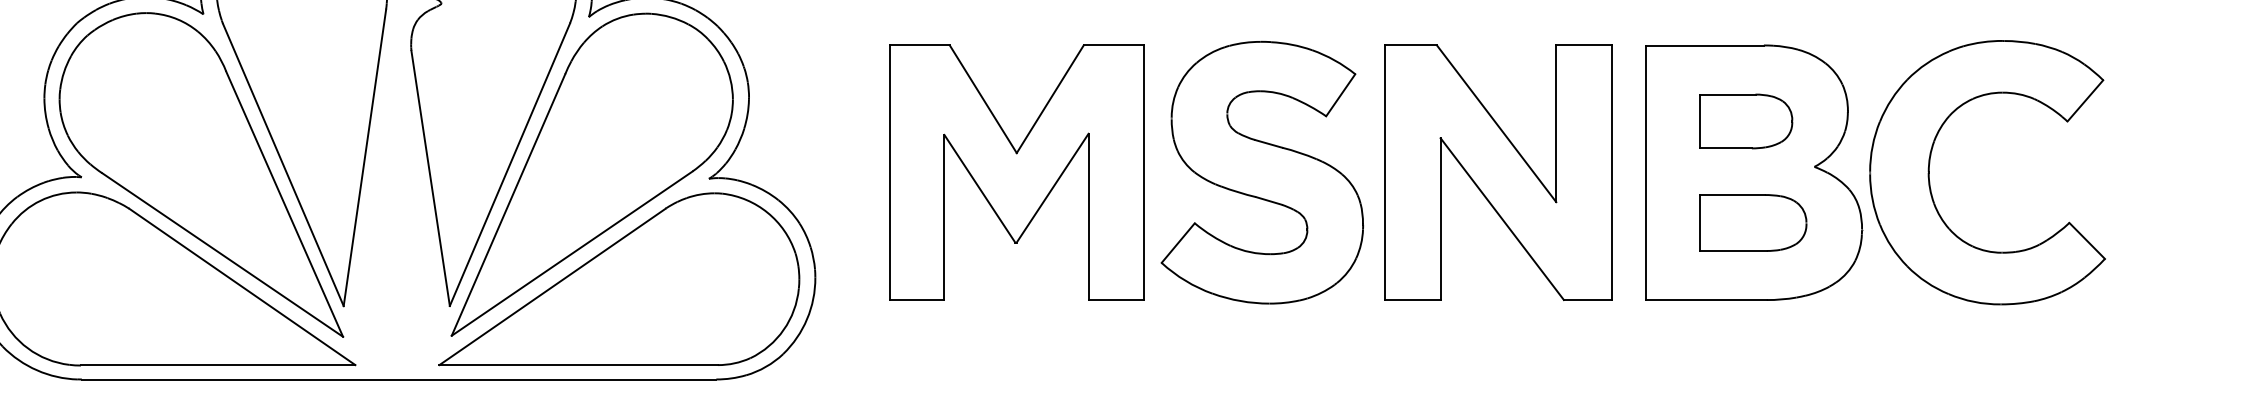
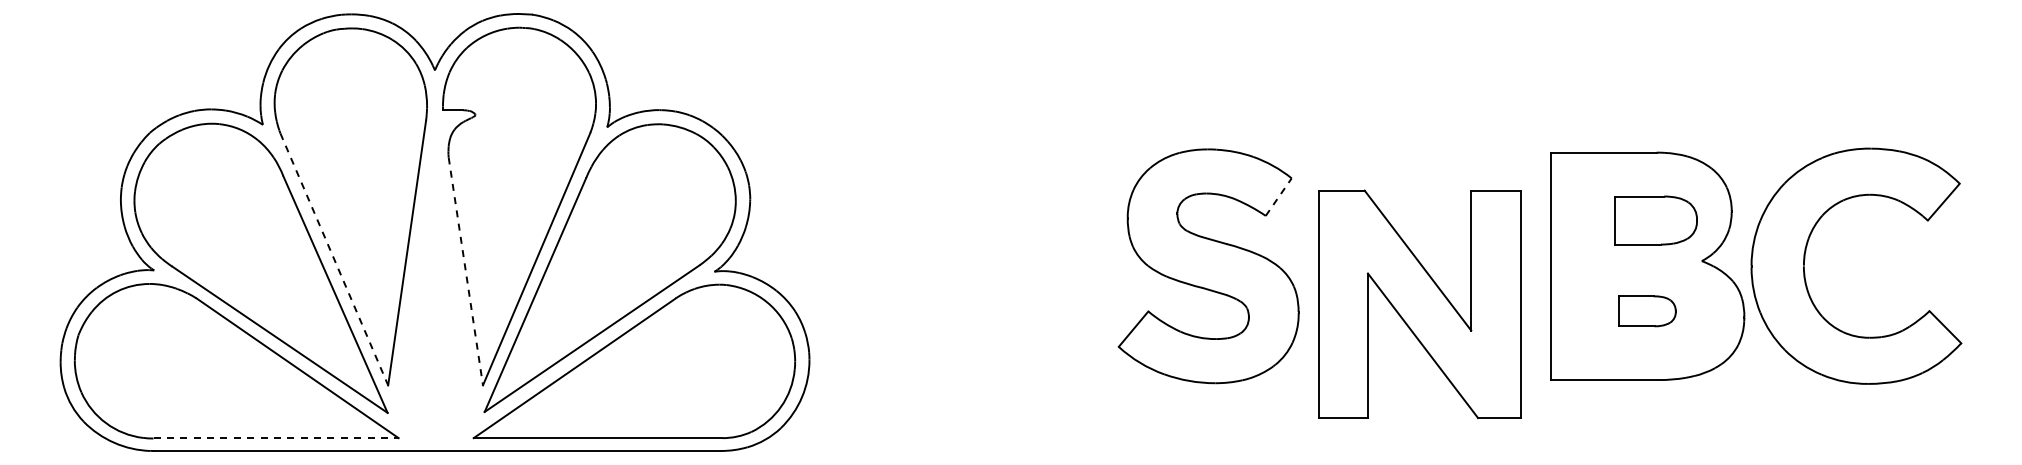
line: (1340, 95) -> (1278, 197), solid -> dashed
part: (1745, 121) -> (1655, 220), moved
line: (283, 165) -> (334, 259), solid -> dashed
part: (1016, 171) -> (989, 265), removed
part: (1498, 171) -> (1419, 303), moved
line: (430, 178) -> (465, 271), solid -> dashed
part: (1753, 223) -> (1647, 311), size x0.6
line: (218, 365) -> (276, 438), solid -> dashed

